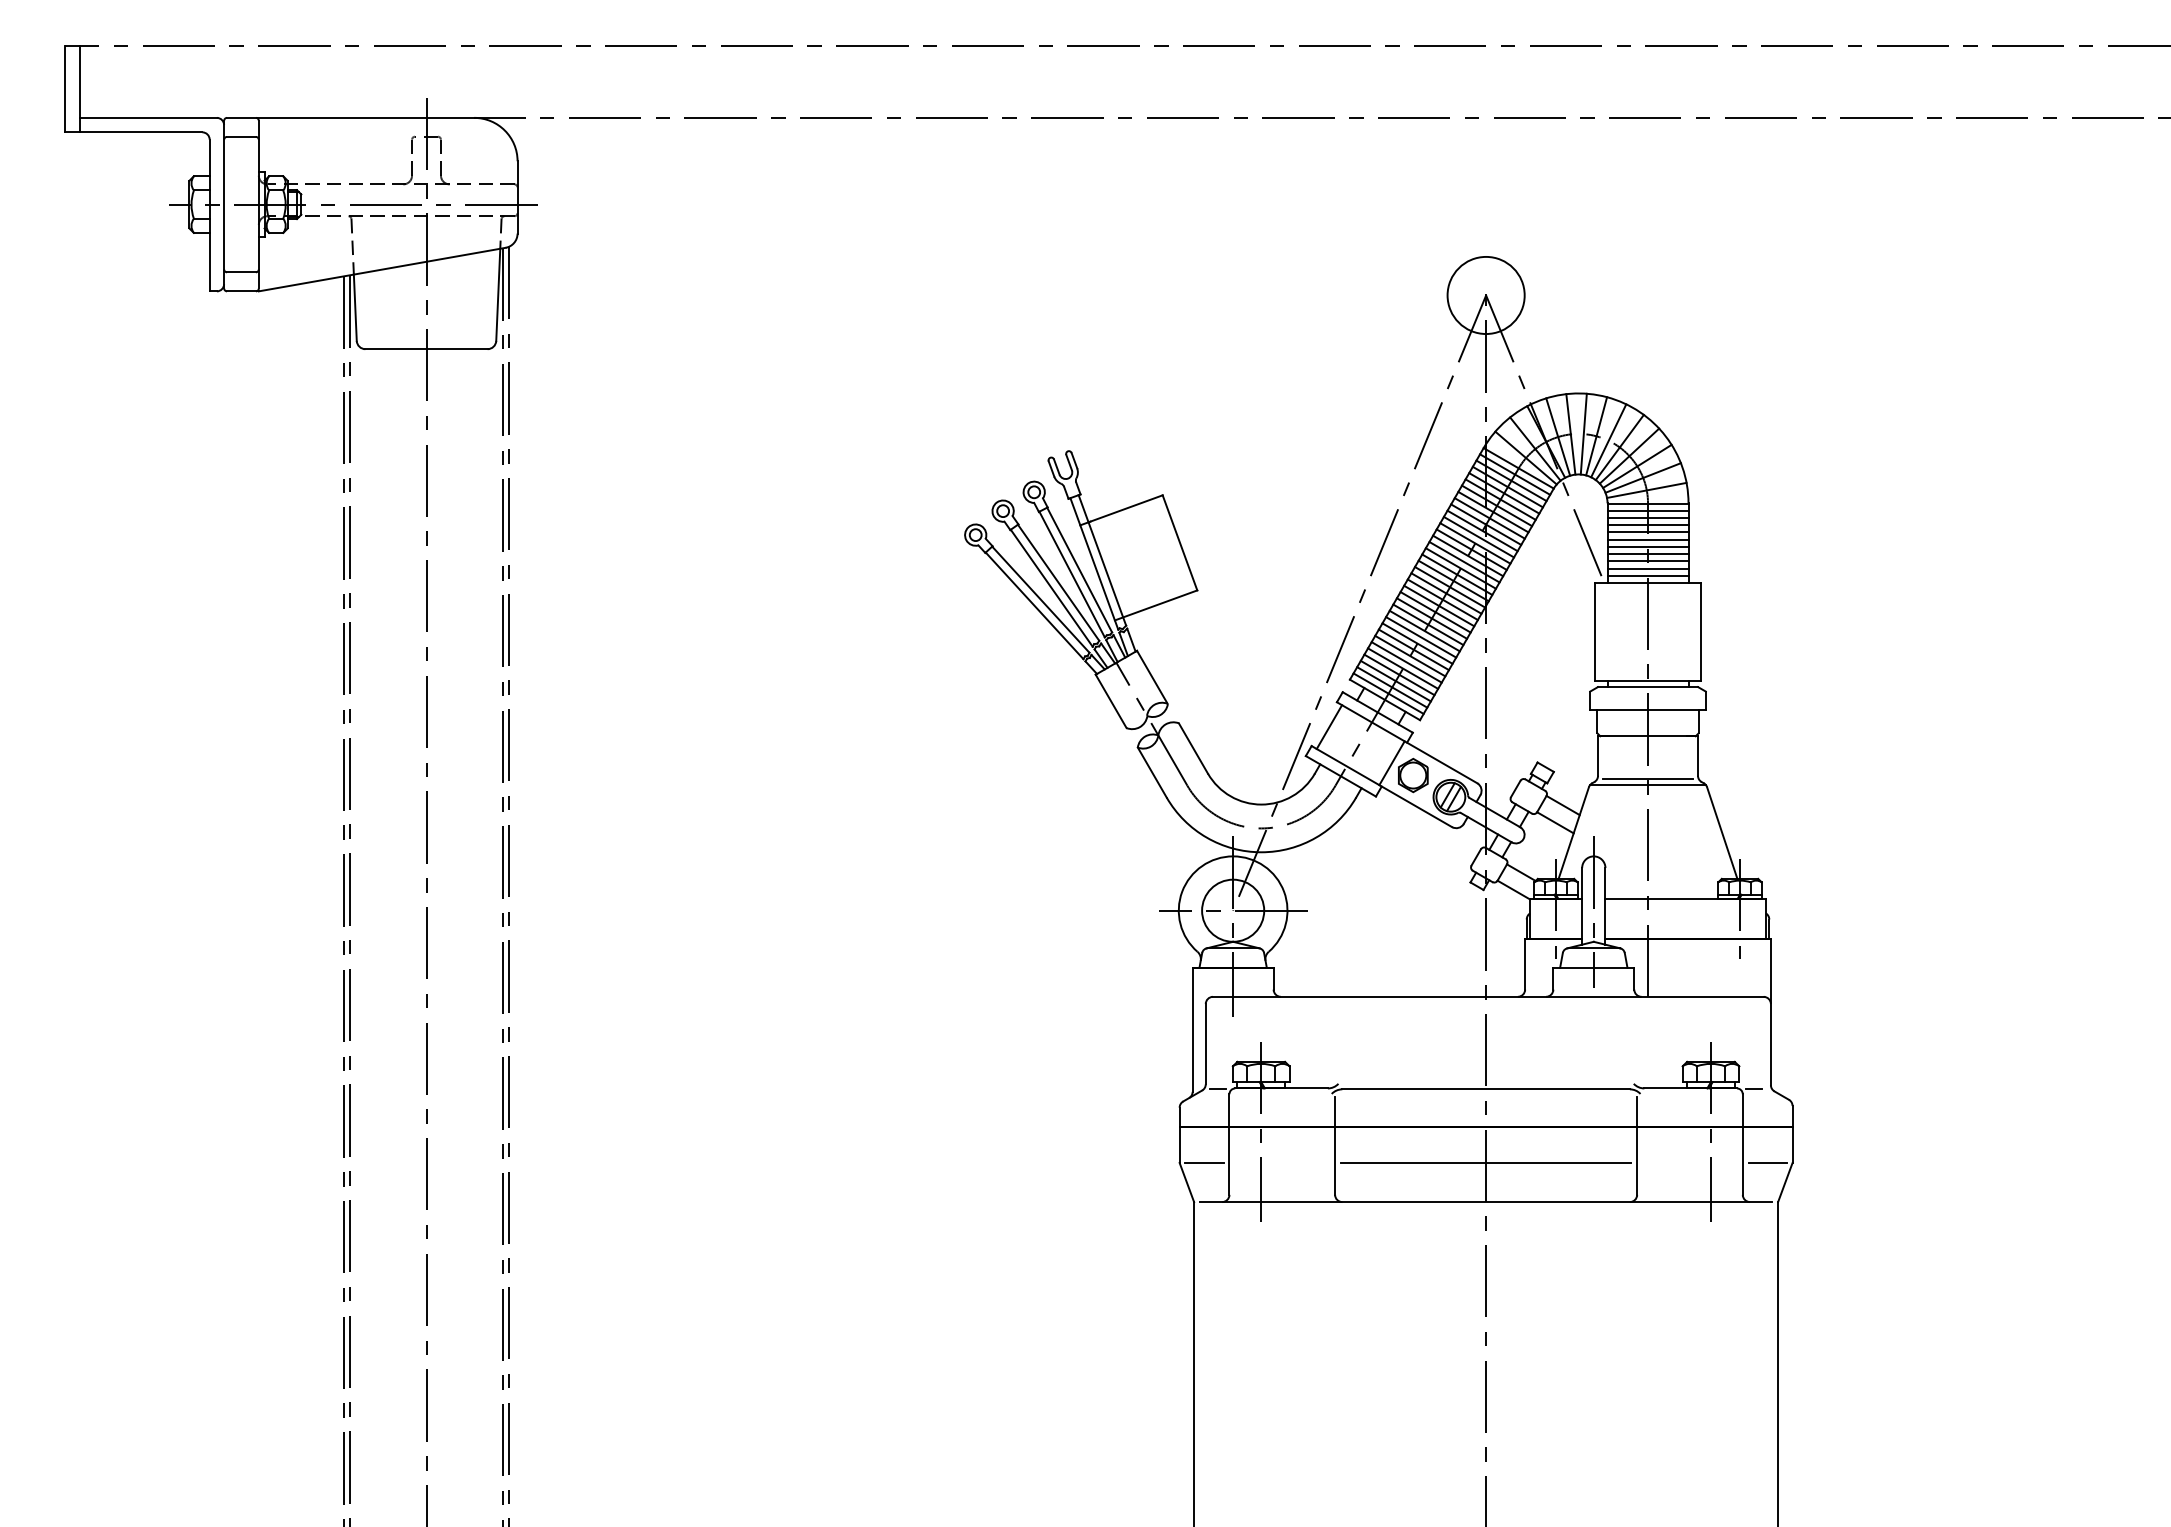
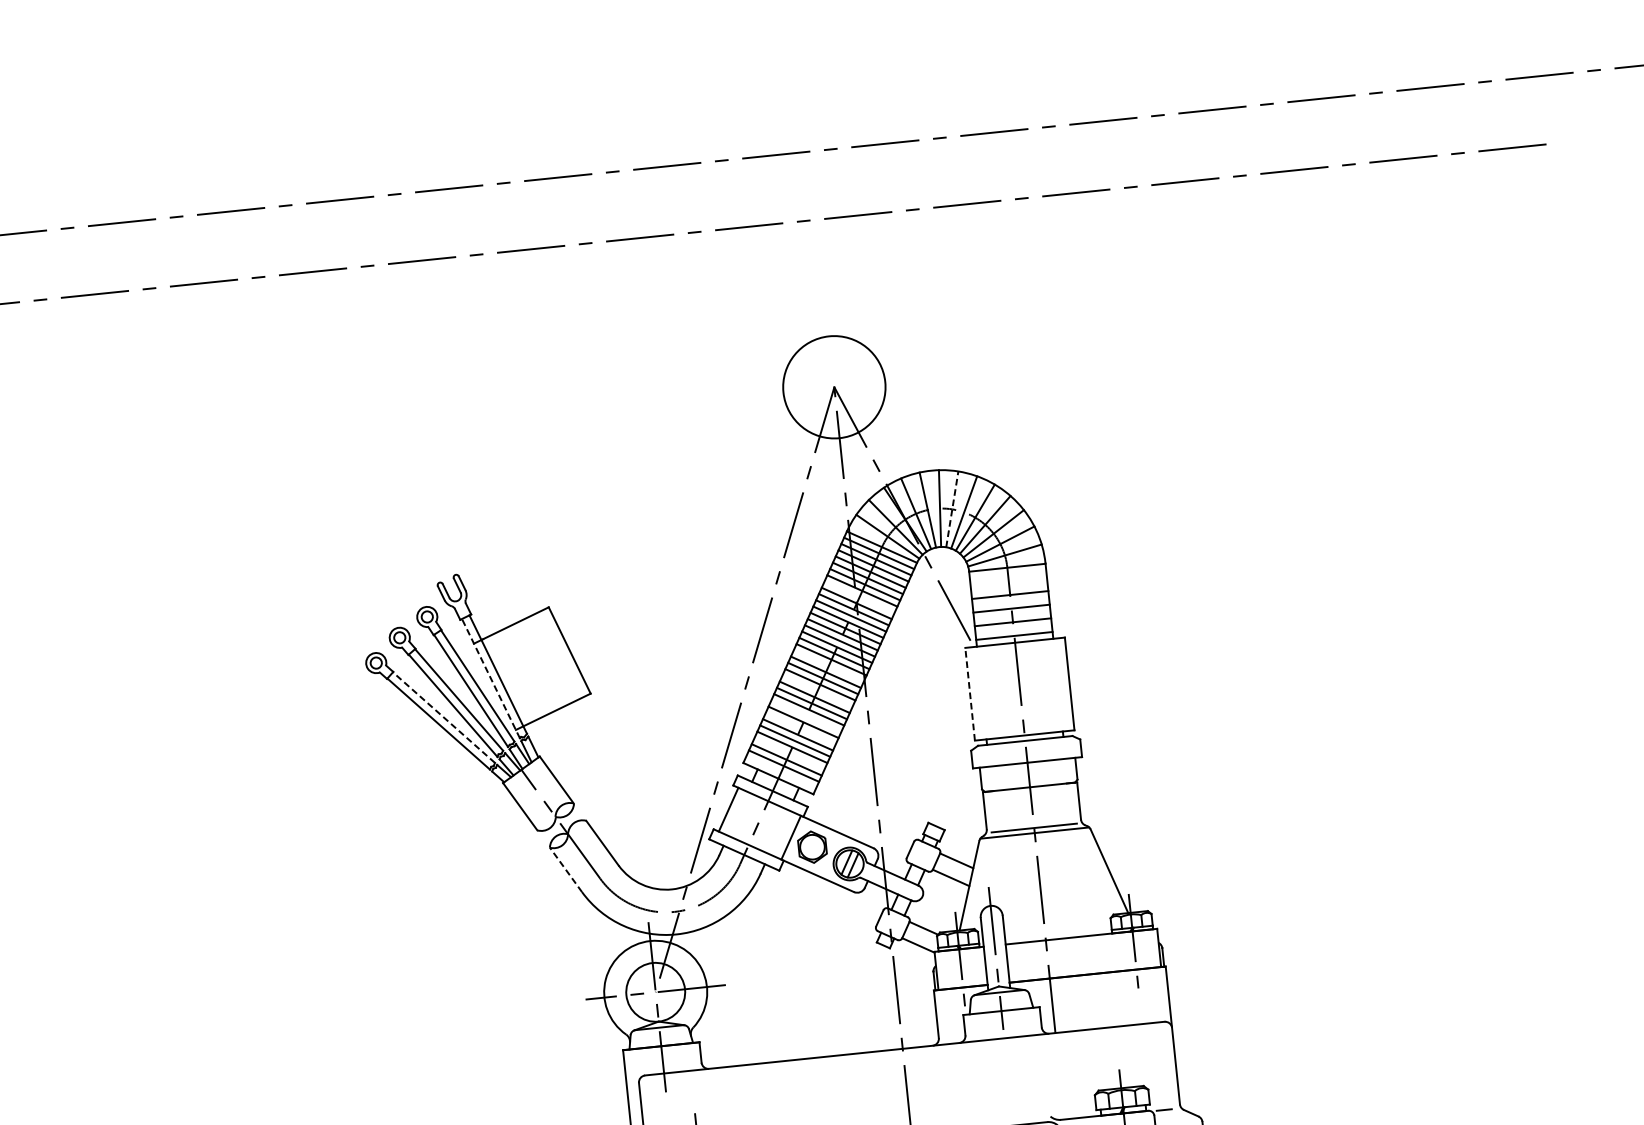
circle: (1485, 295) -> (833, 387), size x1.4
line: (1596, 435) -> (952, 508), solid -> dashed
line: (1647, 510) -> (1007, 574), removed
line: (1647, 517) -> (1008, 580), removed
line: (1489, 518) -> (859, 597), removed
line: (1647, 525) -> (1009, 588), removed
line: (1647, 539) -> (1010, 601), removed
line: (1647, 554) -> (1011, 615), removed
line: (1094, 563) -> (491, 678), solid -> dashed
line: (1647, 568) -> (1013, 629), removed
line: (1450, 587) -> (829, 666), removed
line: (1040, 599) -> (443, 717), solid -> dashed
line: (1435, 612) -> (817, 691), removed
line: (1595, 631) -> (970, 693), solid -> dashed
line: (1421, 637) -> (806, 716), removed
line: (1413, 649) -> (800, 728), removed
line: (1399, 674) -> (789, 753), removed
line: (1388, 693) -> (781, 772), removed
line: (1152, 772) -> (566, 869), solid -> dashed

